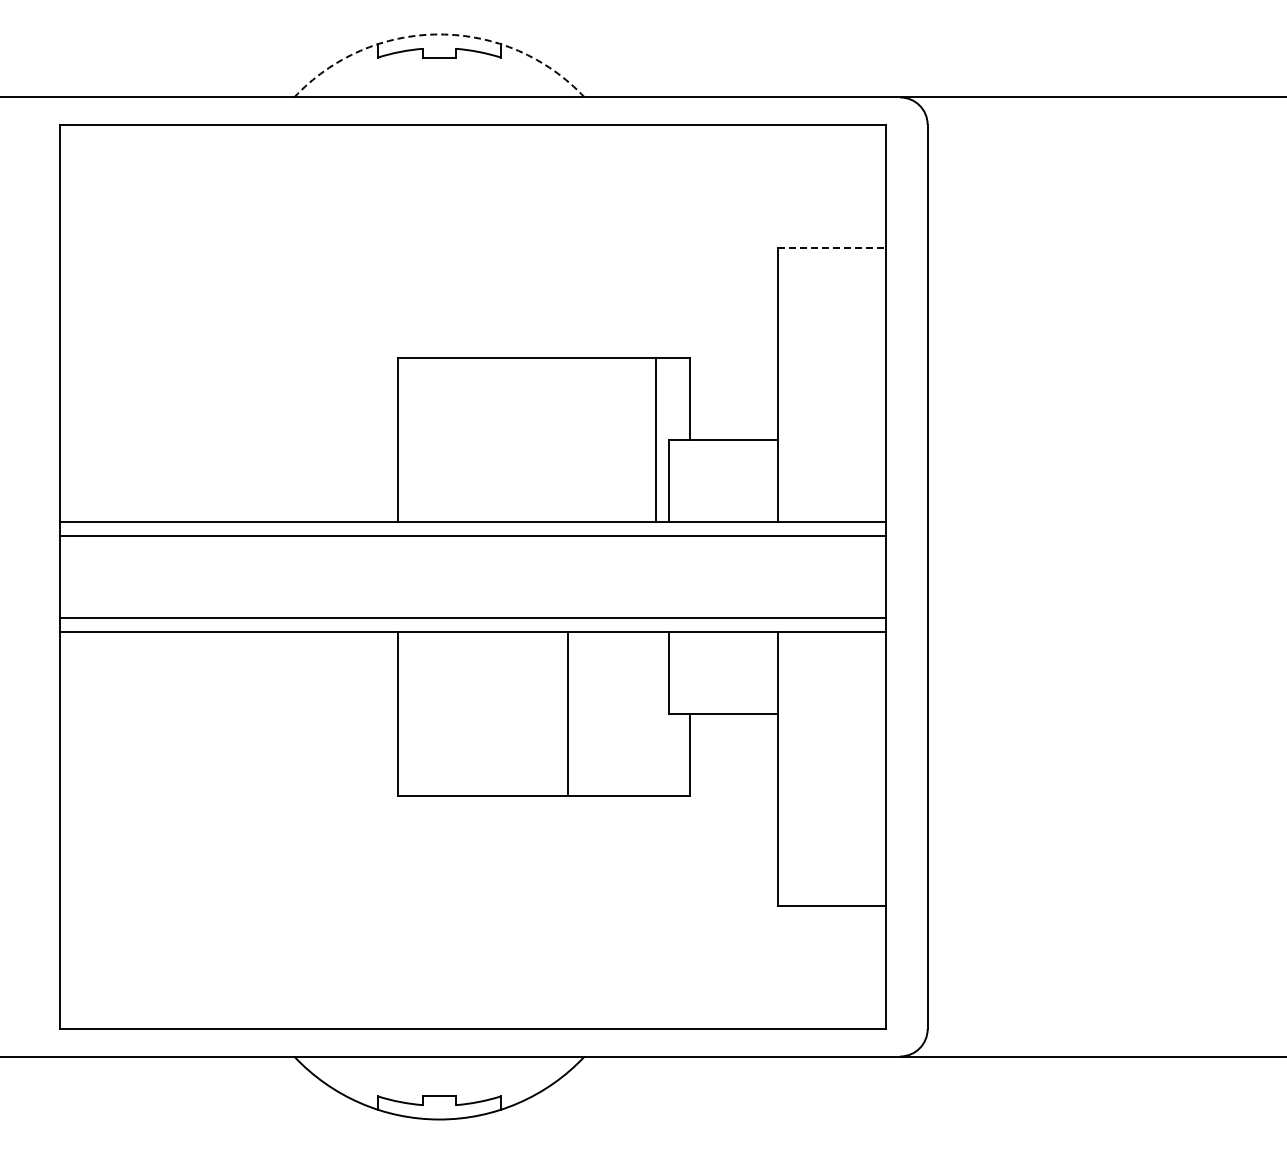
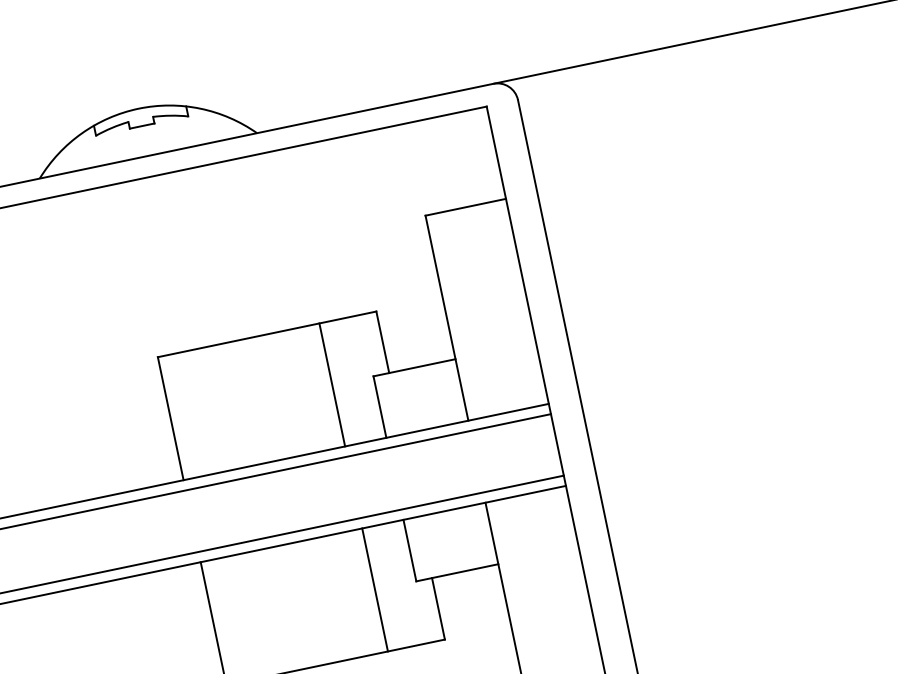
arc: (439, 34) -> (138, 108), dashed -> solid
line: (832, 248) -> (466, 207), dashed -> solid
line: (655, 439) -> (332, 384), moved
line: (567, 713) -> (374, 589), moved

